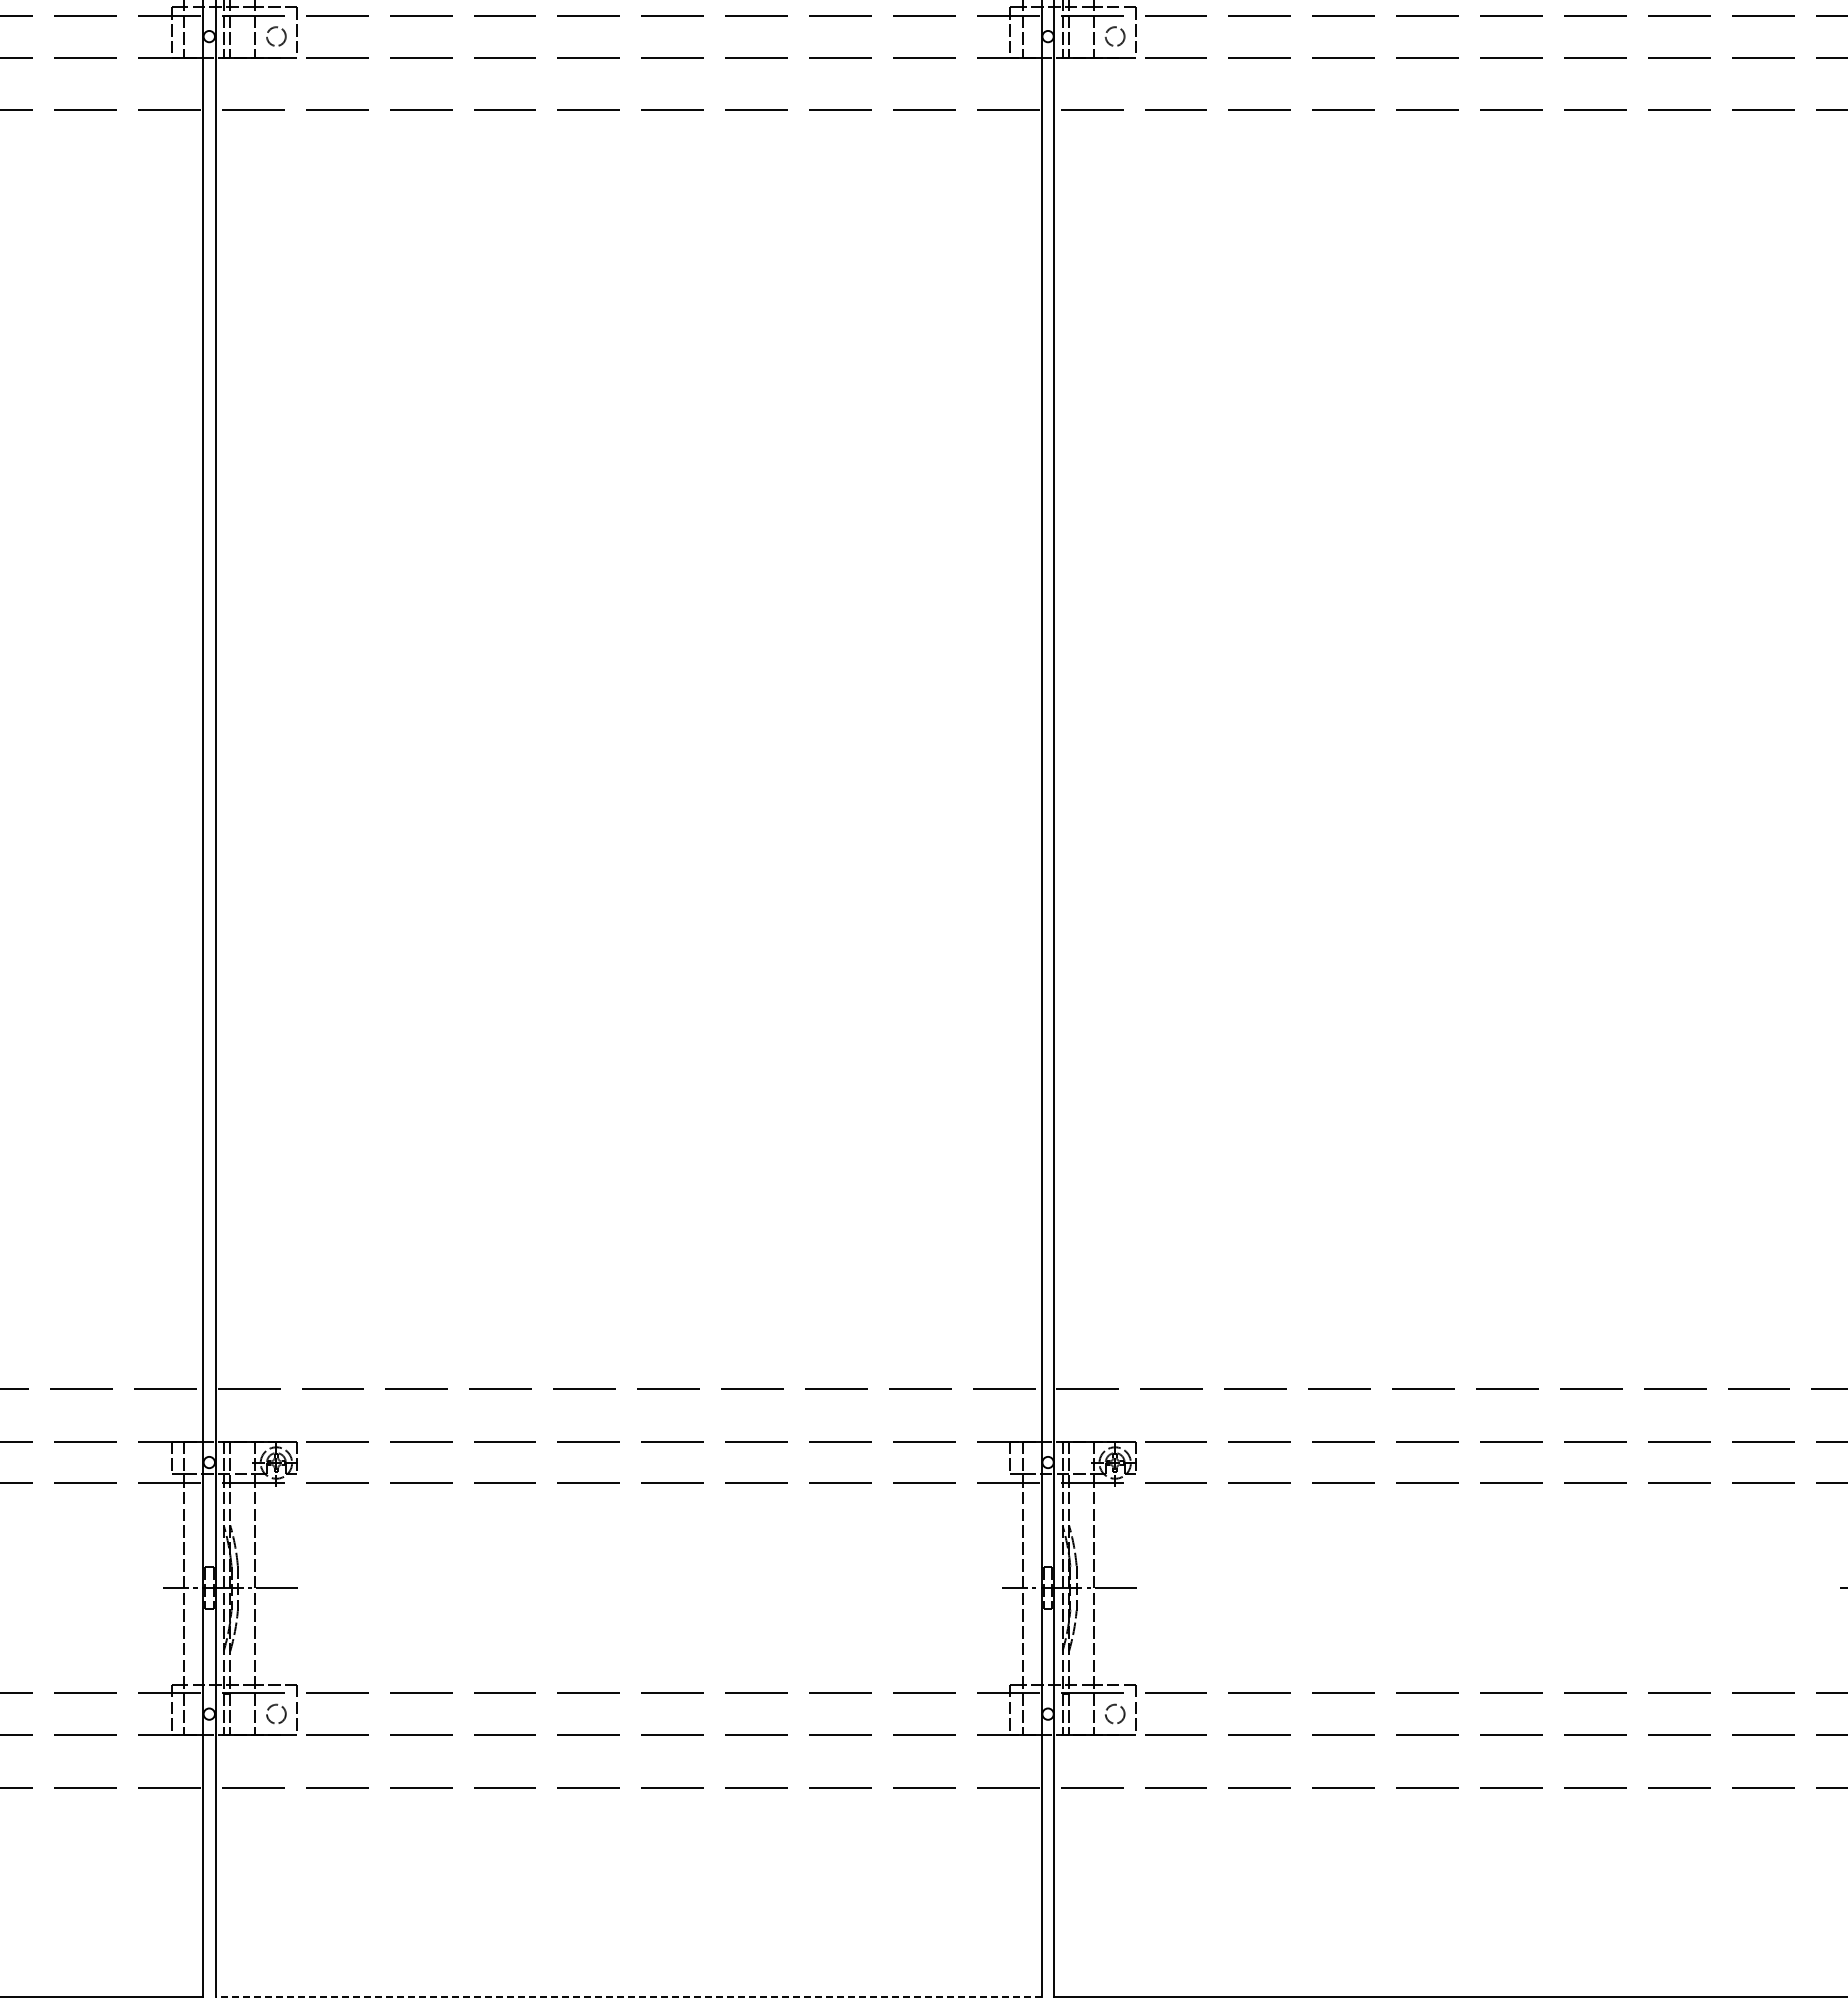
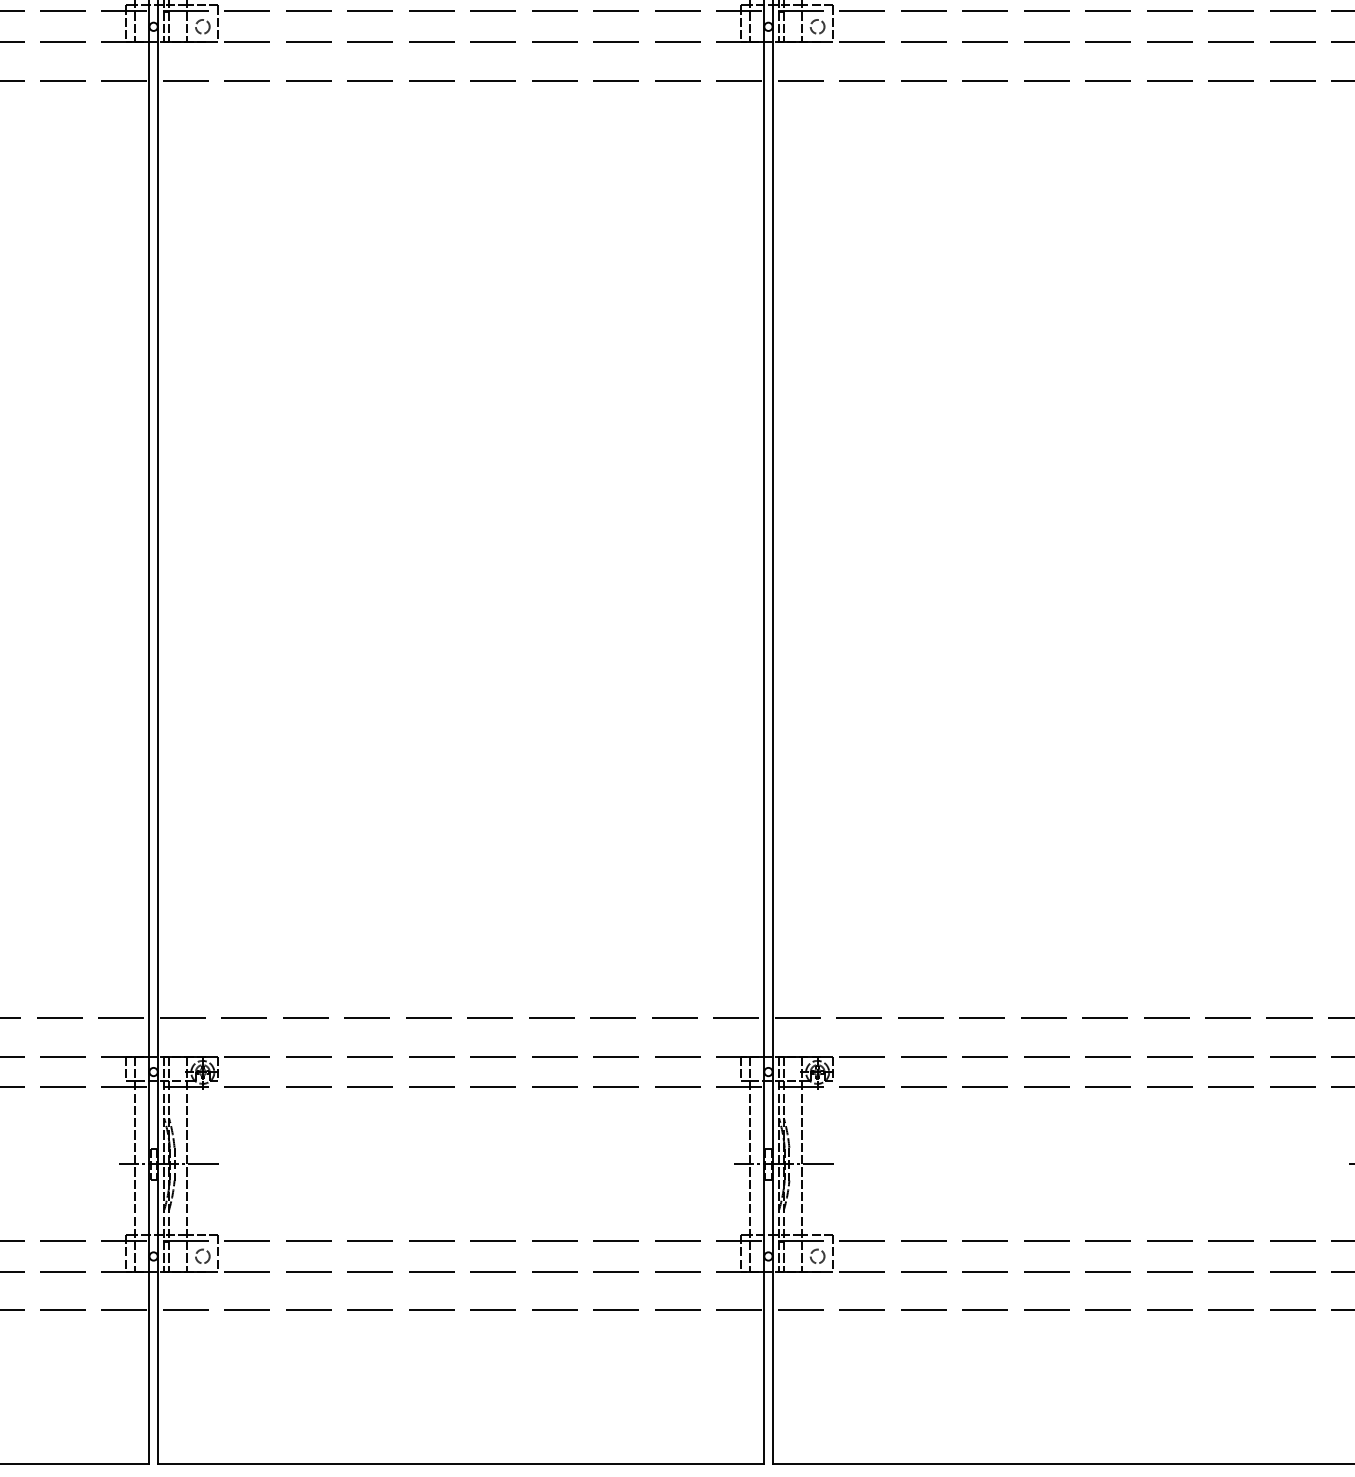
line: (628, 1997) -> (460, 1464), dashed -> solid

